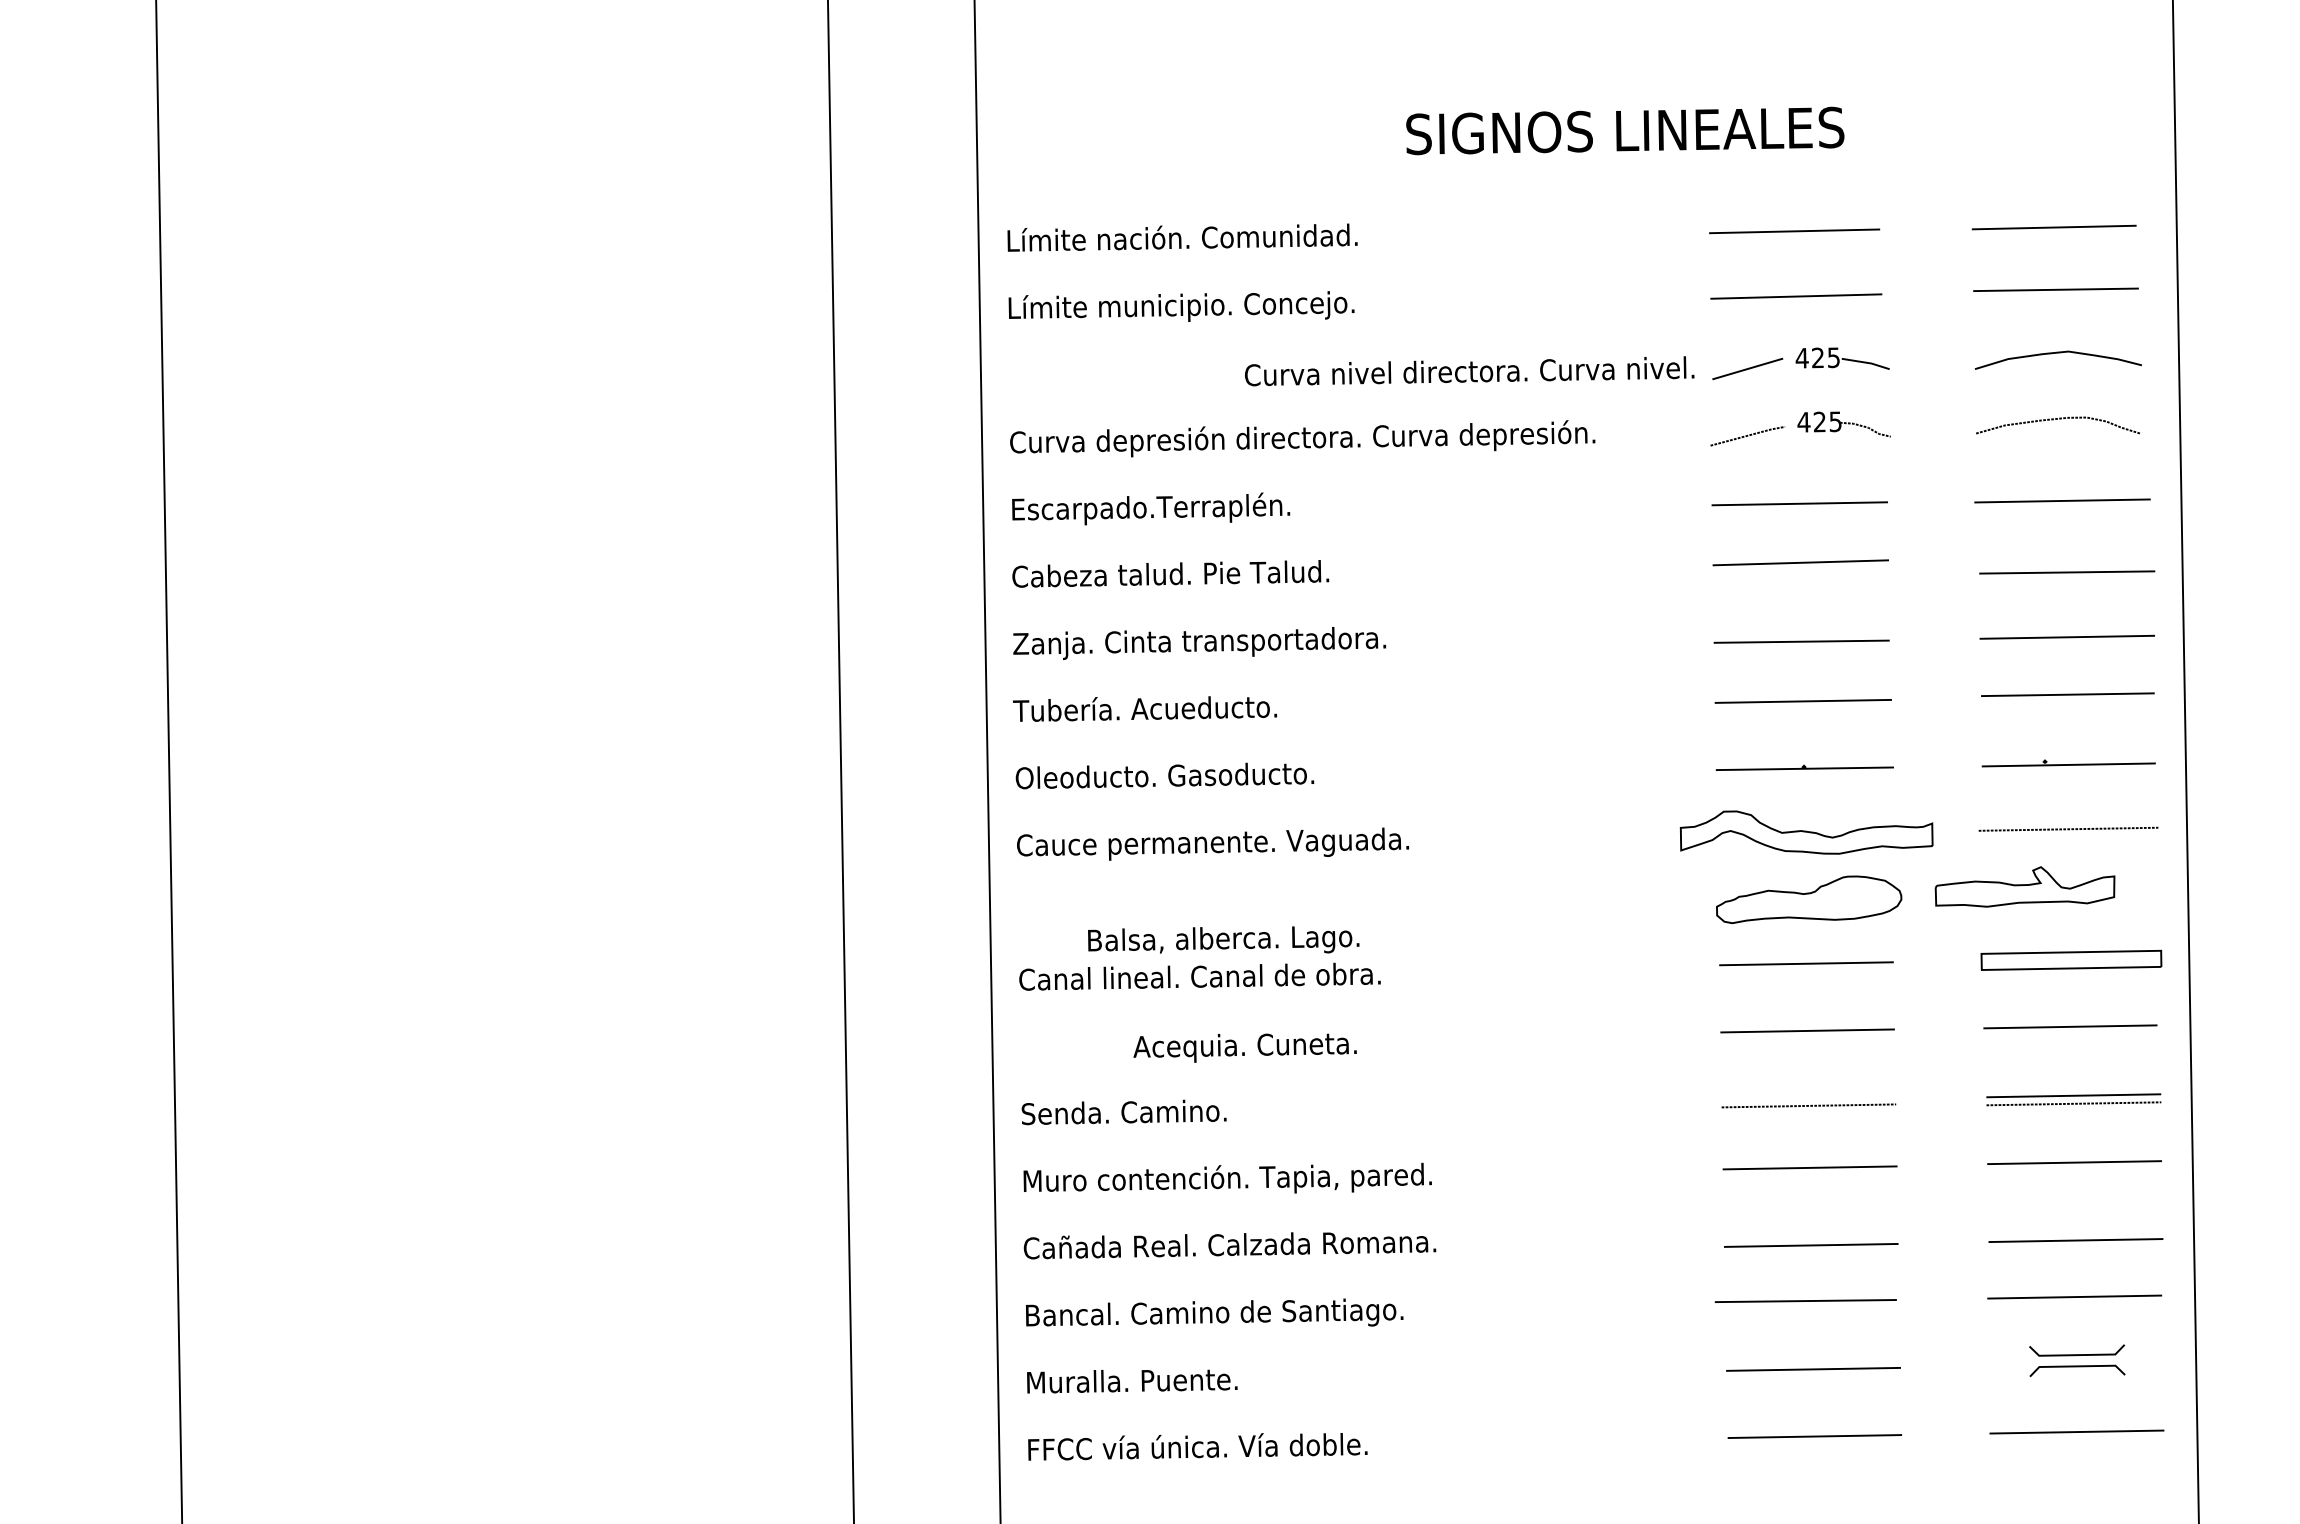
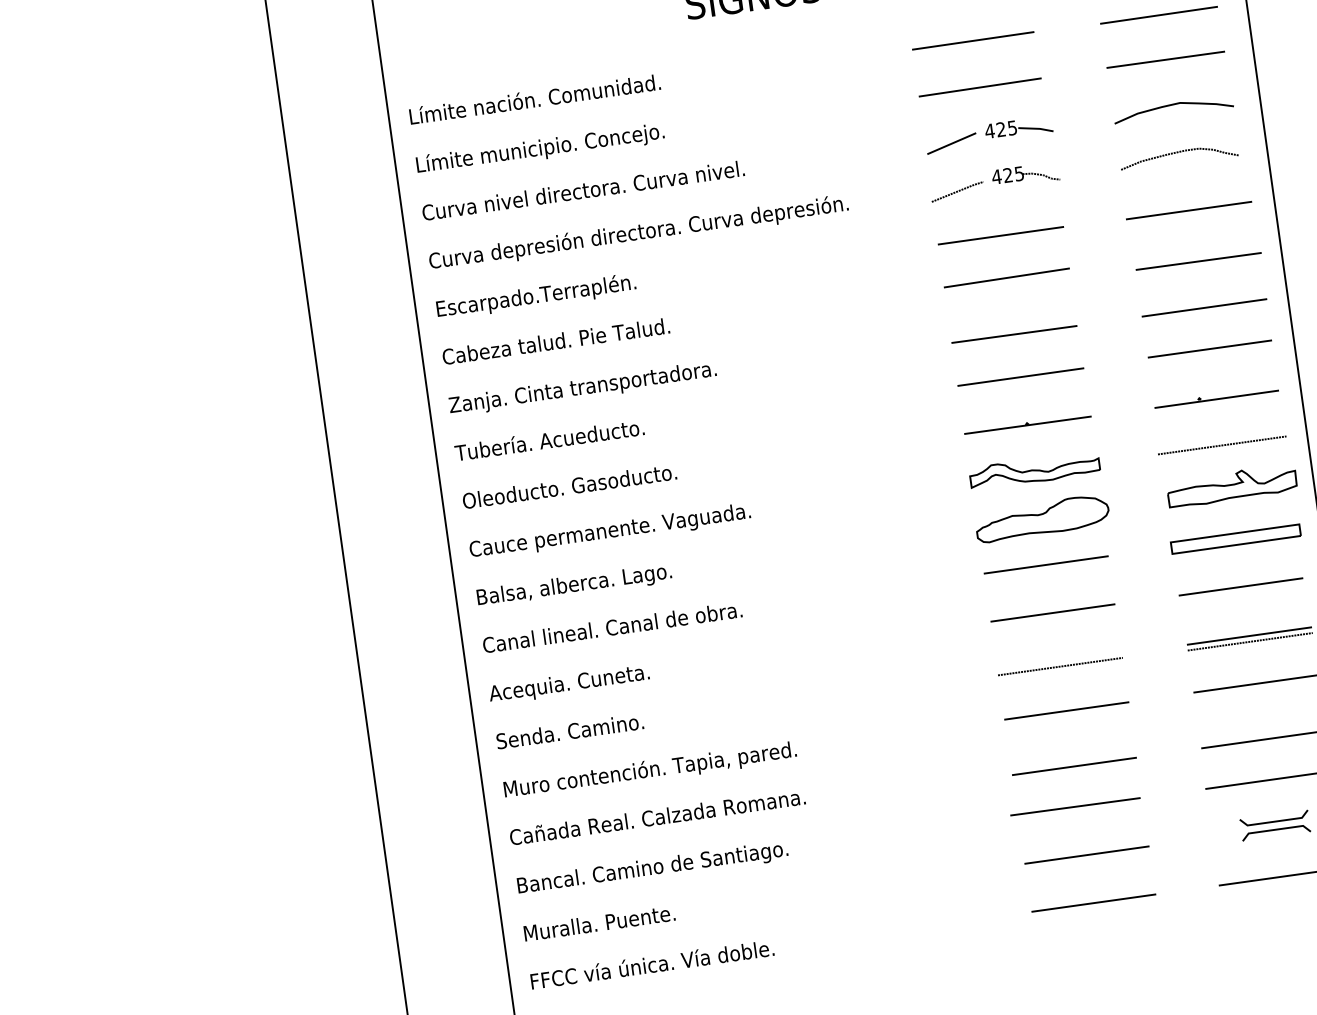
text: (1469, 371) -> (583, 190), moved
part: (1806, 832) -> (1034, 470), size x0.71
part: (2024, 886) -> (1231, 485), moved
text: (1223, 939) -> (574, 584), moved
text: (1244, 1047) -> (568, 684), moved

